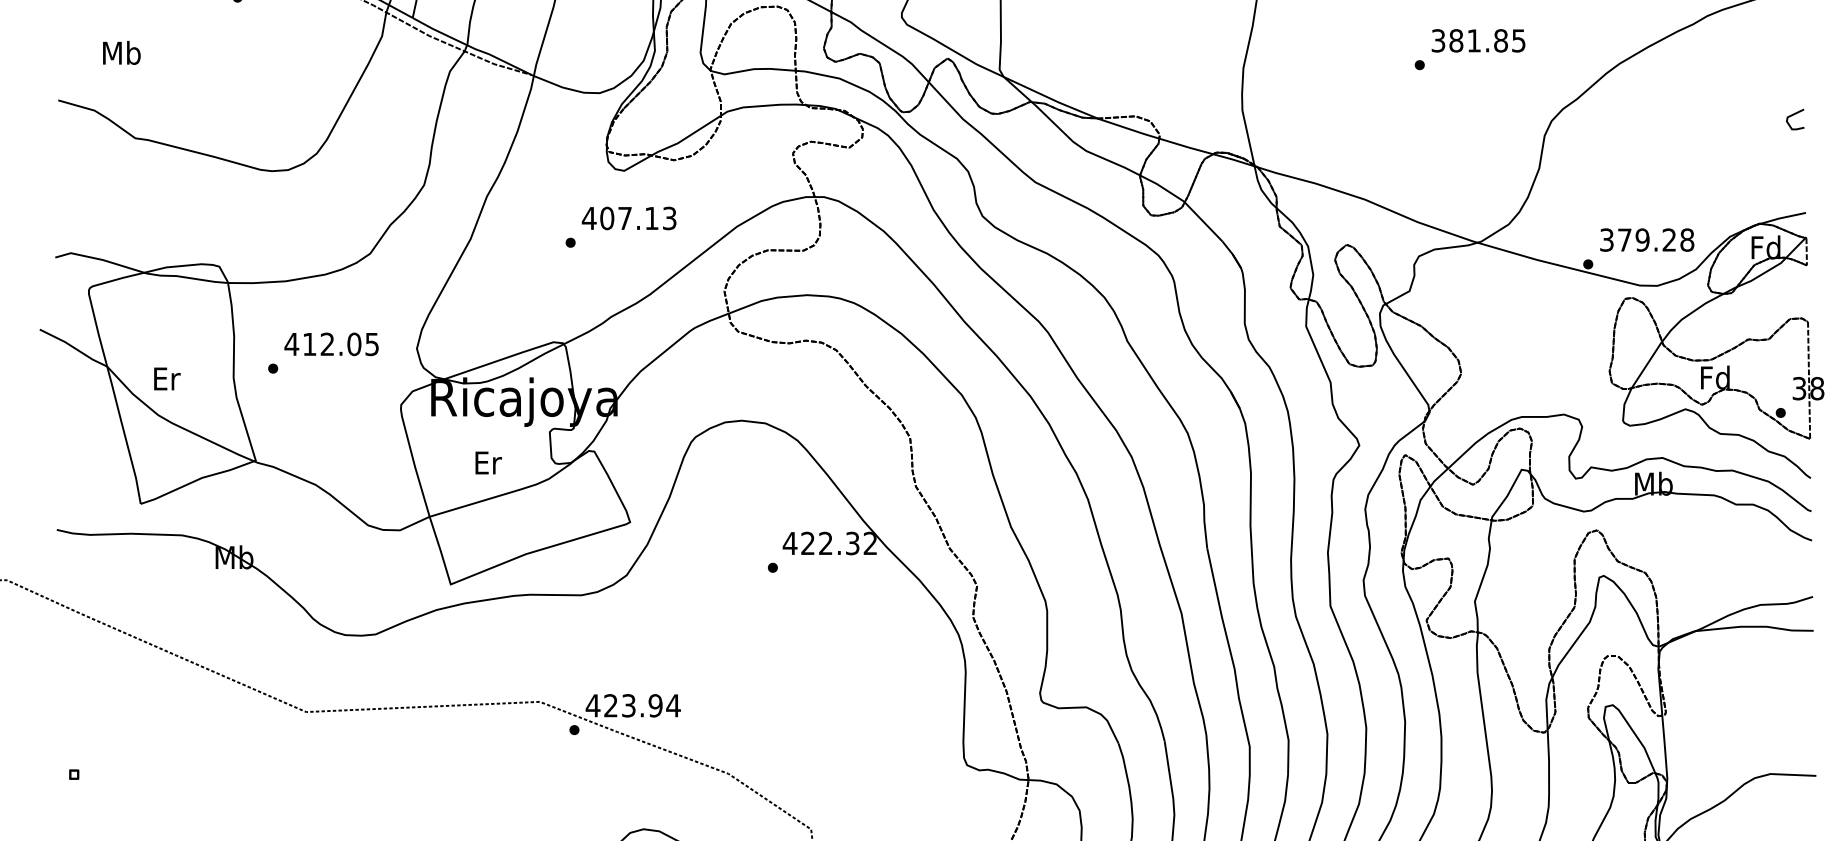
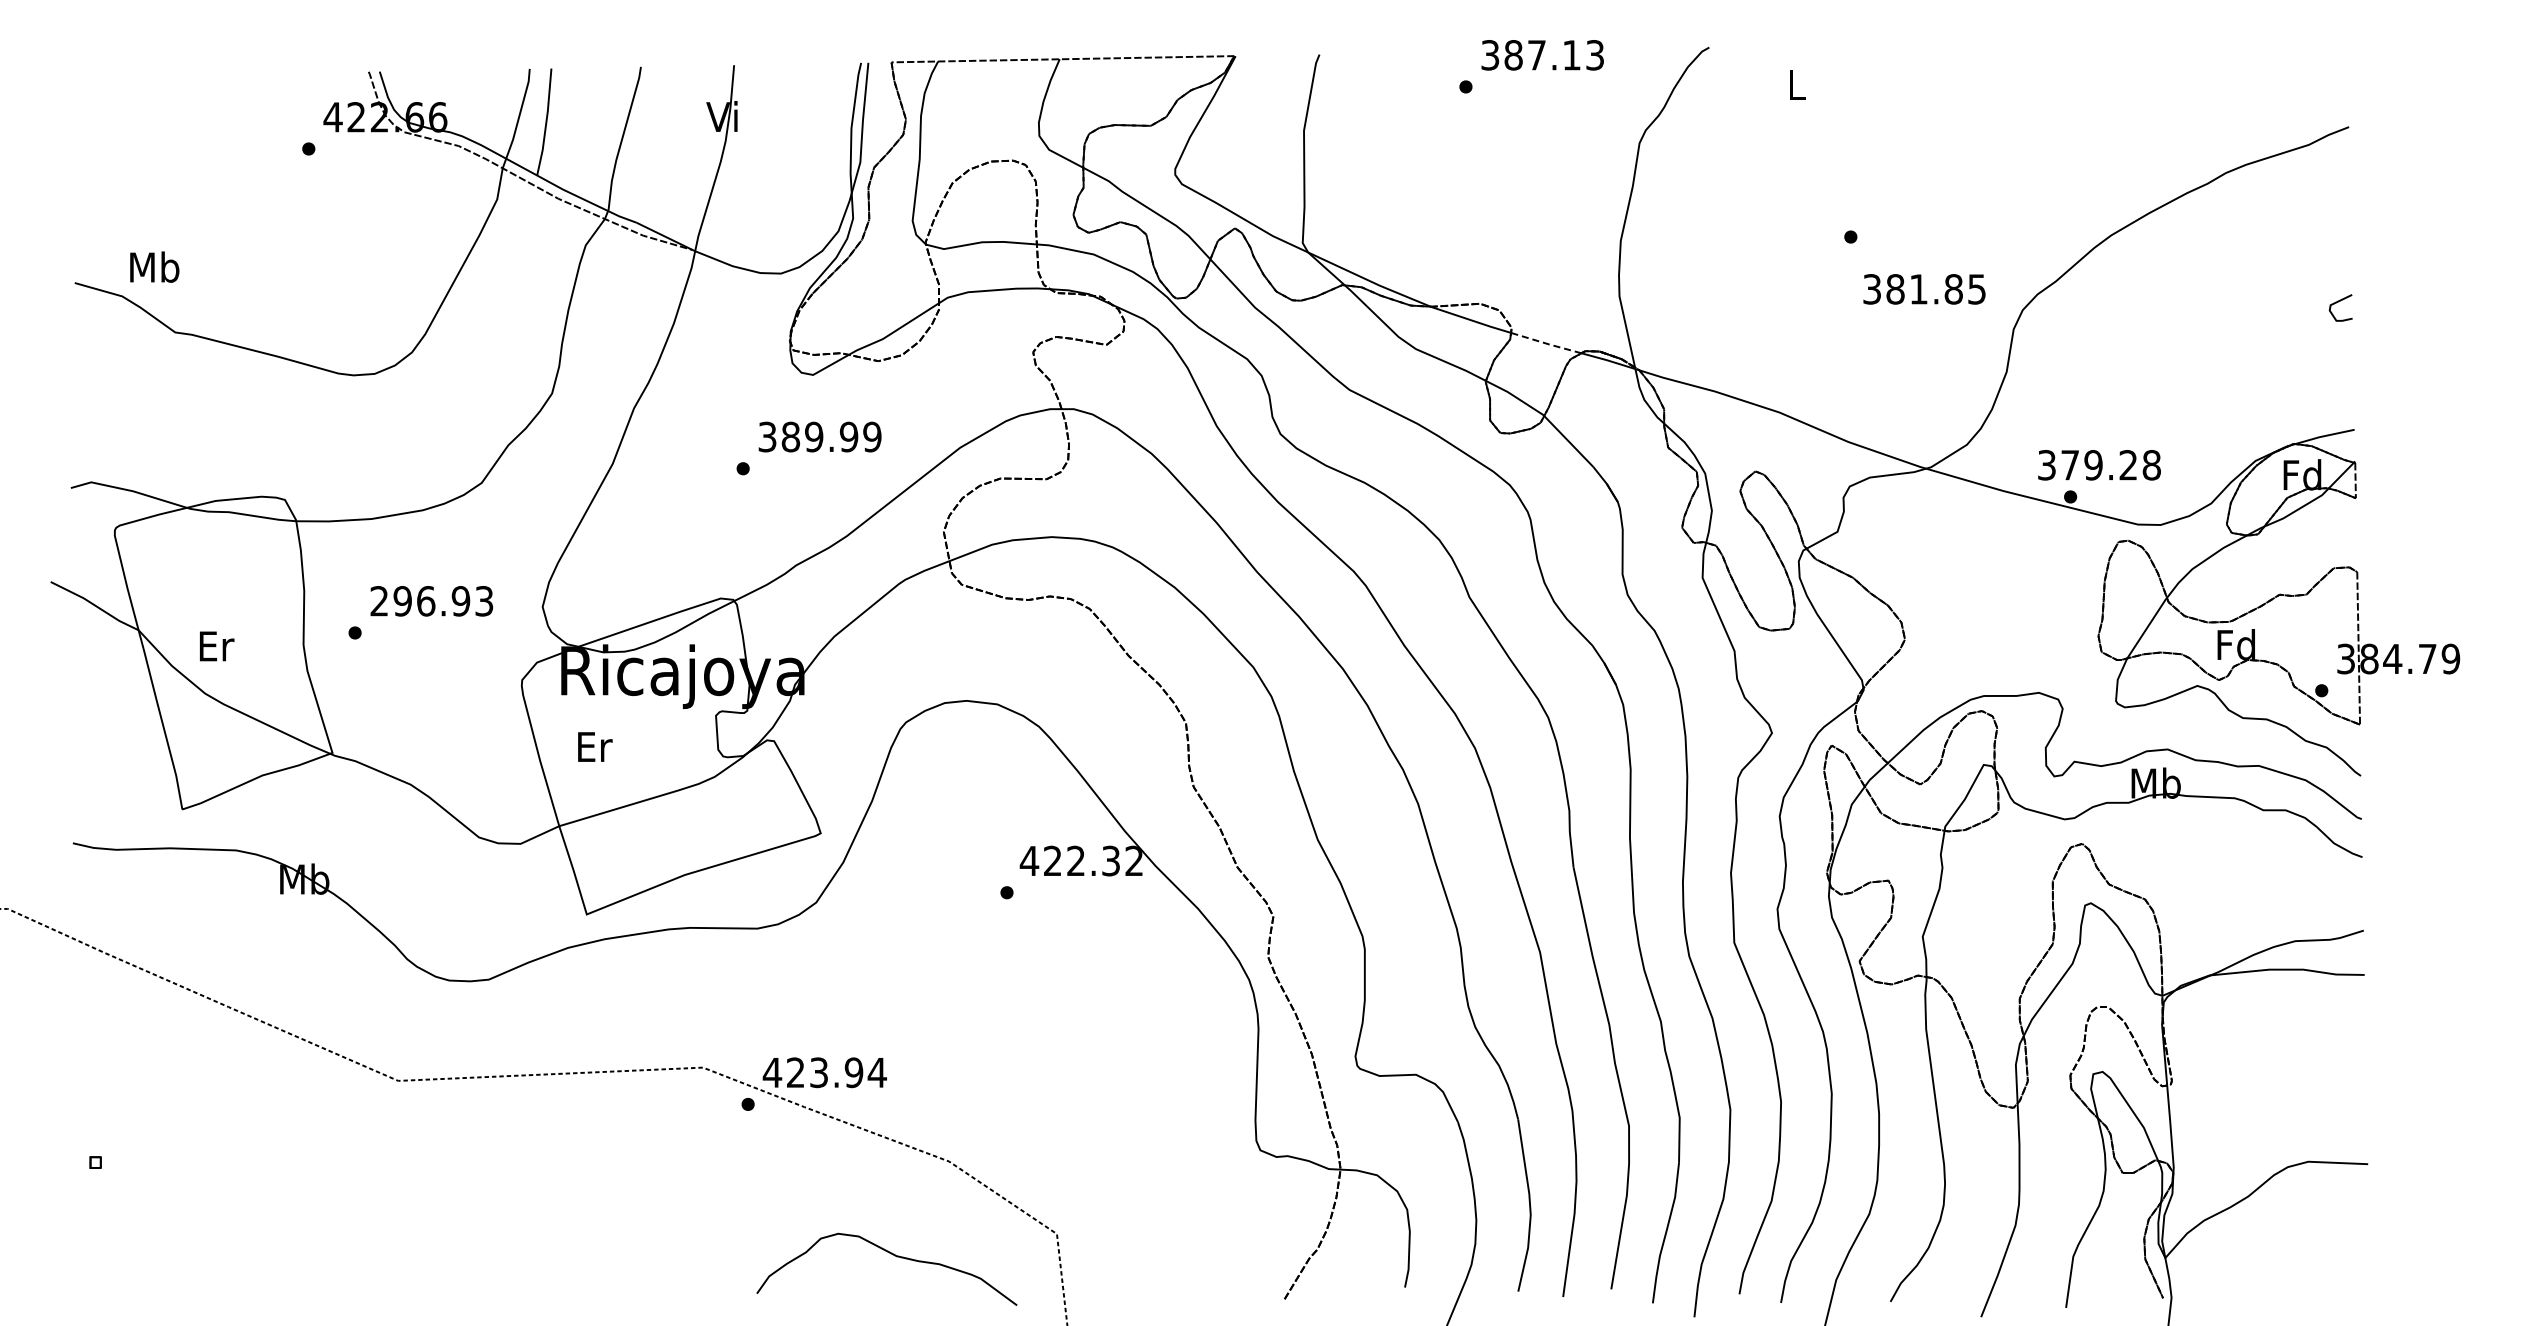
text: (1478, 40) -> (1924, 289), moved
text: (121, 52) -> (154, 266), moved
line: (1186, 146) -> (1546, 343), solid -> dashed
text: (629, 218) -> (819, 436), 407.13 -> 389.99
text: (1647, 240) -> (2099, 465), moved
text: (331, 344) -> (431, 601), 412.05 -> 296.93
text: (488, 462) -> (595, 746), moved

